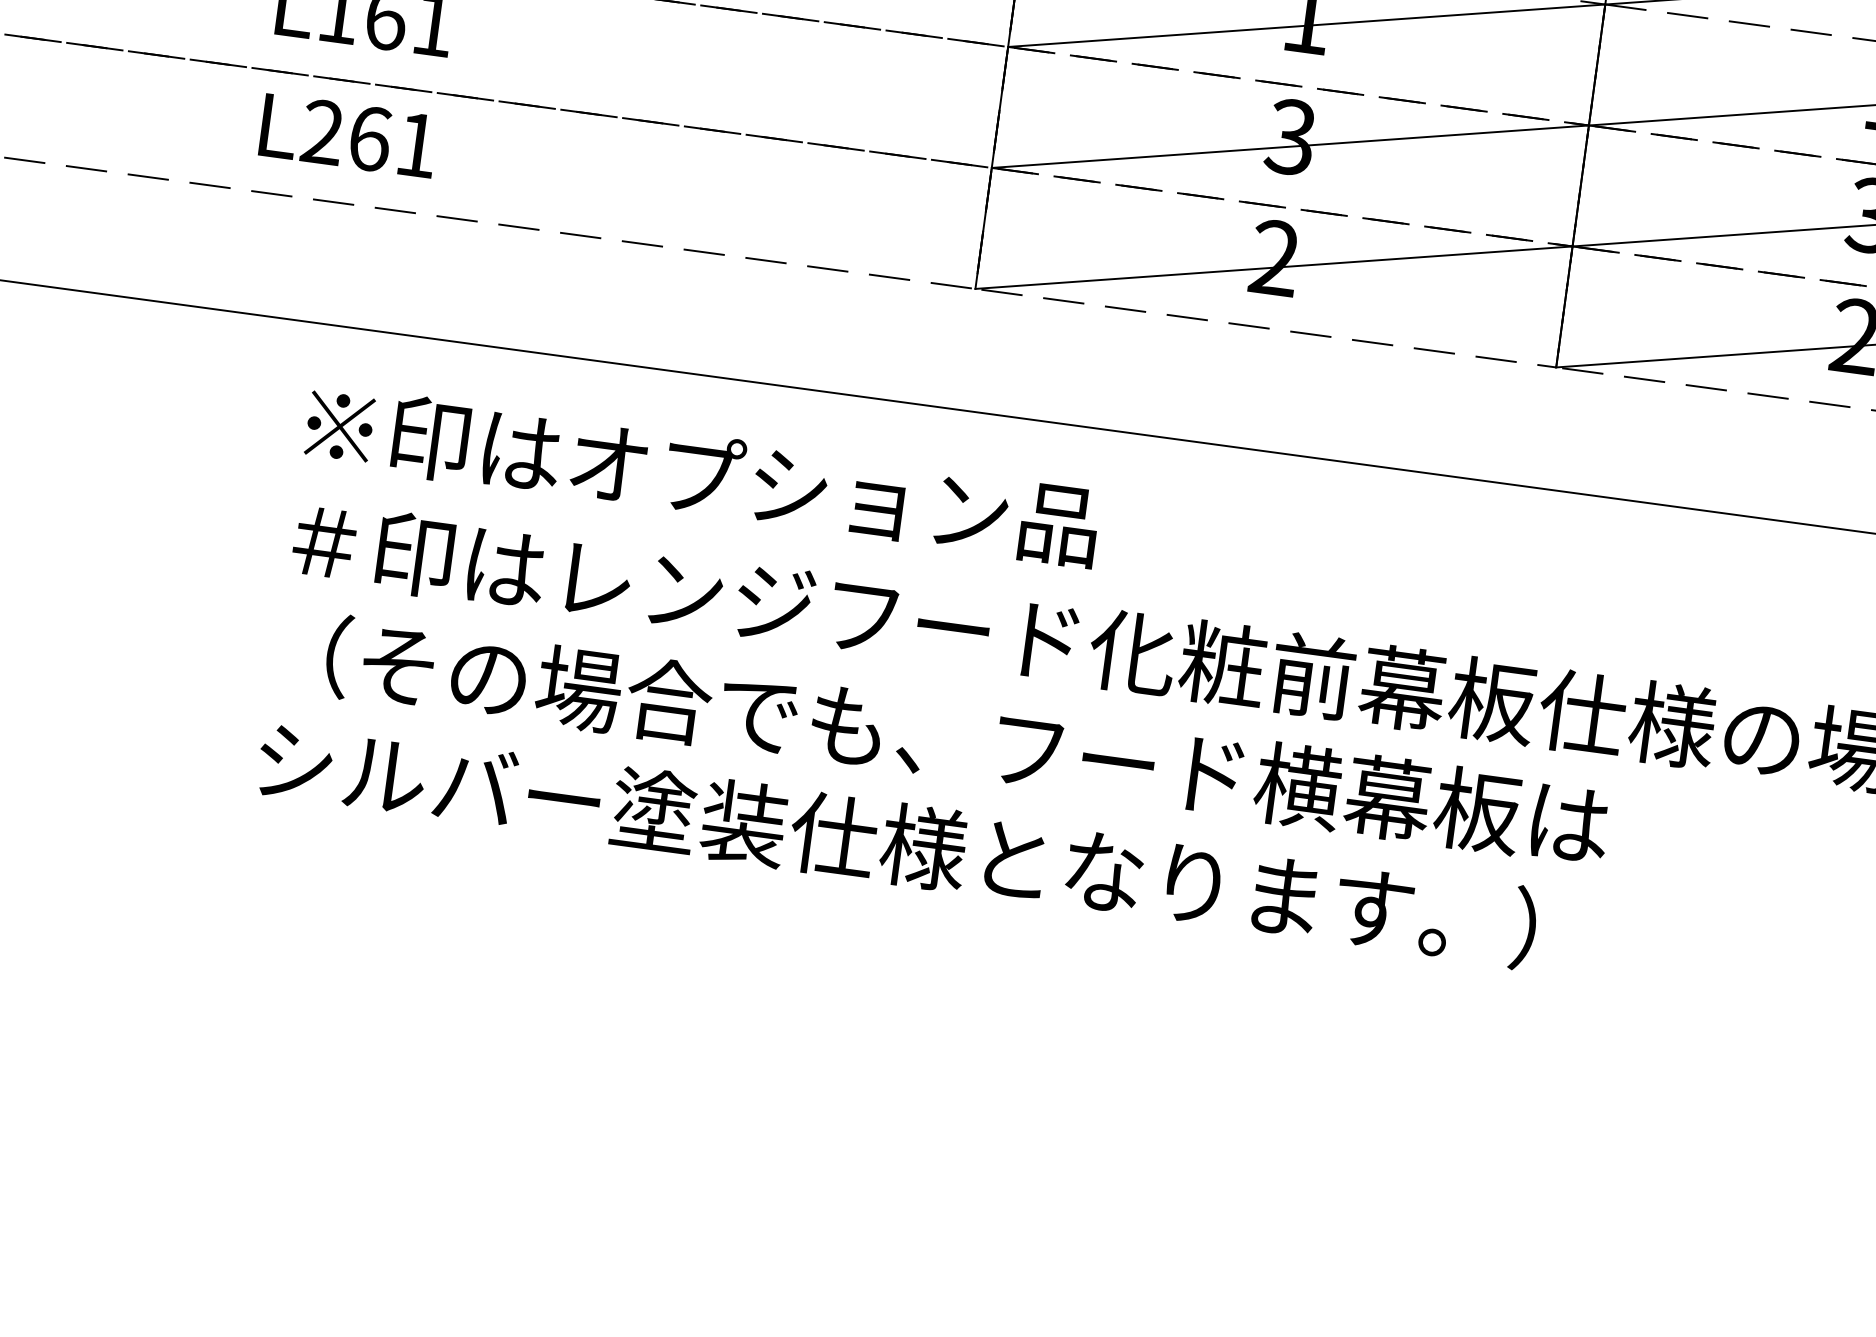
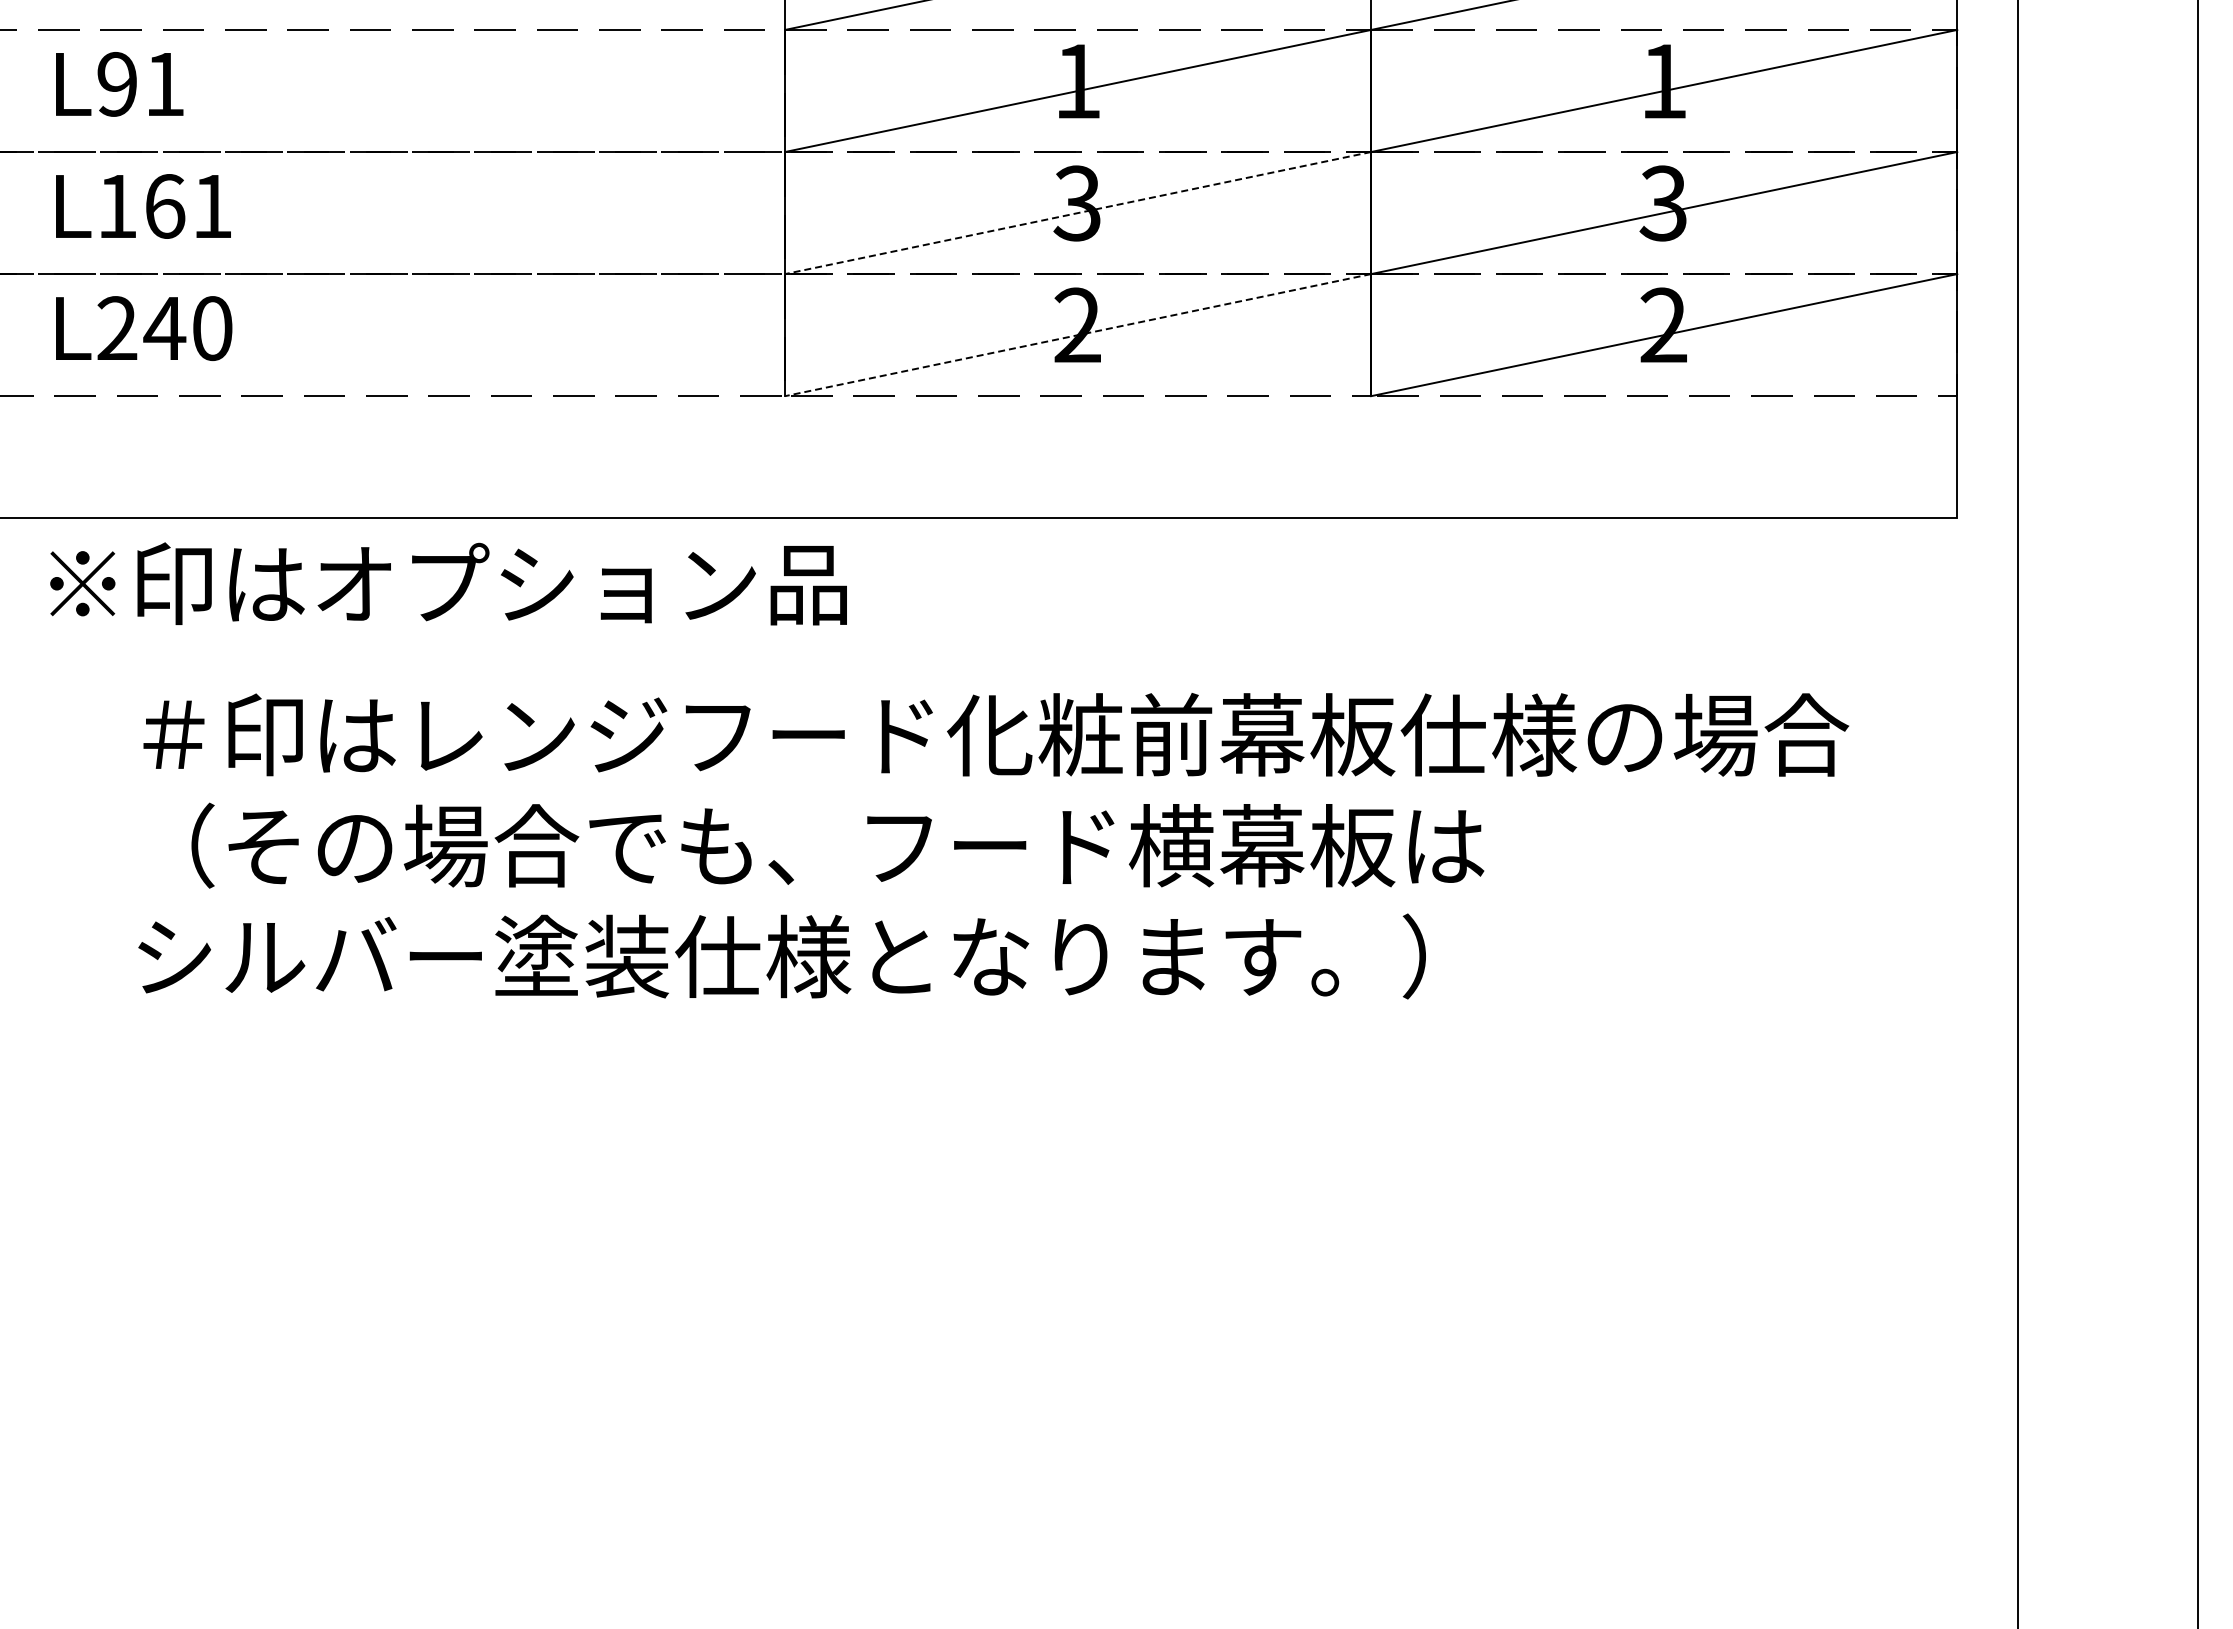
text: (392, 141) -> (187, 328), L261 -> L240
line: (1289, 147) -> (1077, 213), solid -> dashed
line: (1273, 267) -> (1077, 335), solid -> dashed
text: (702, 475) -> (448, 583), moved

